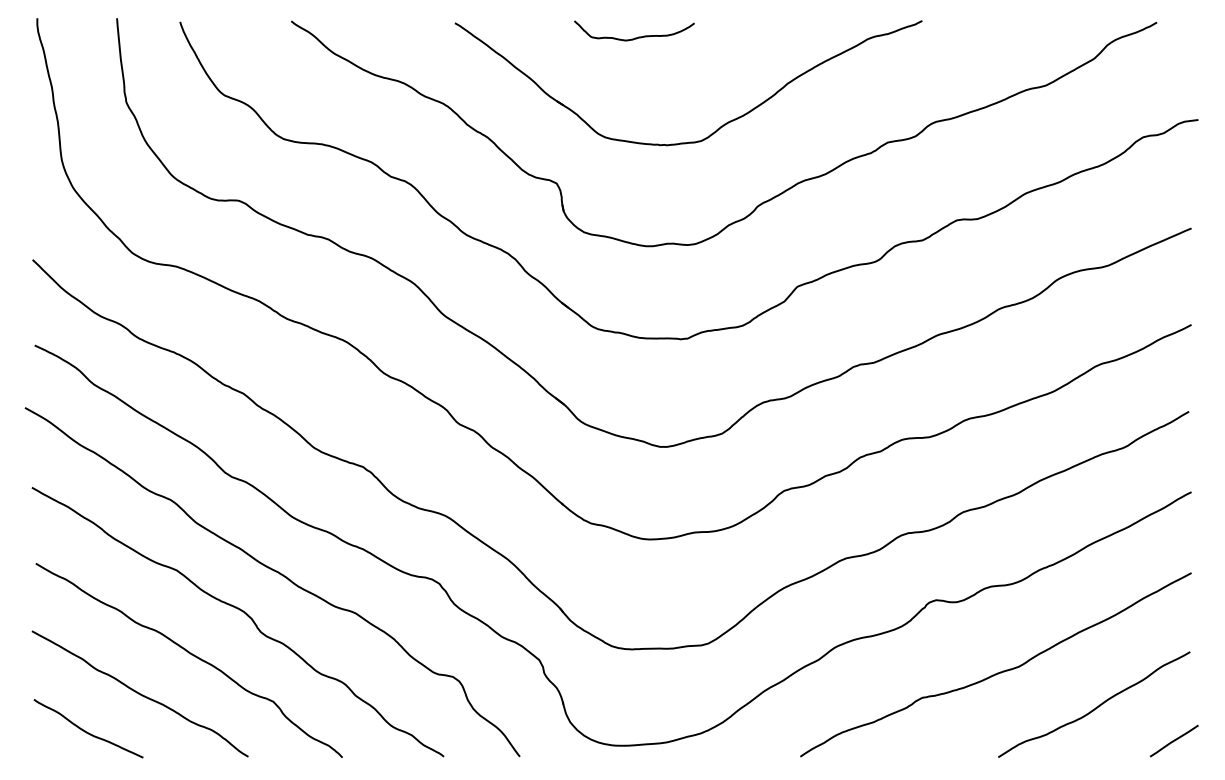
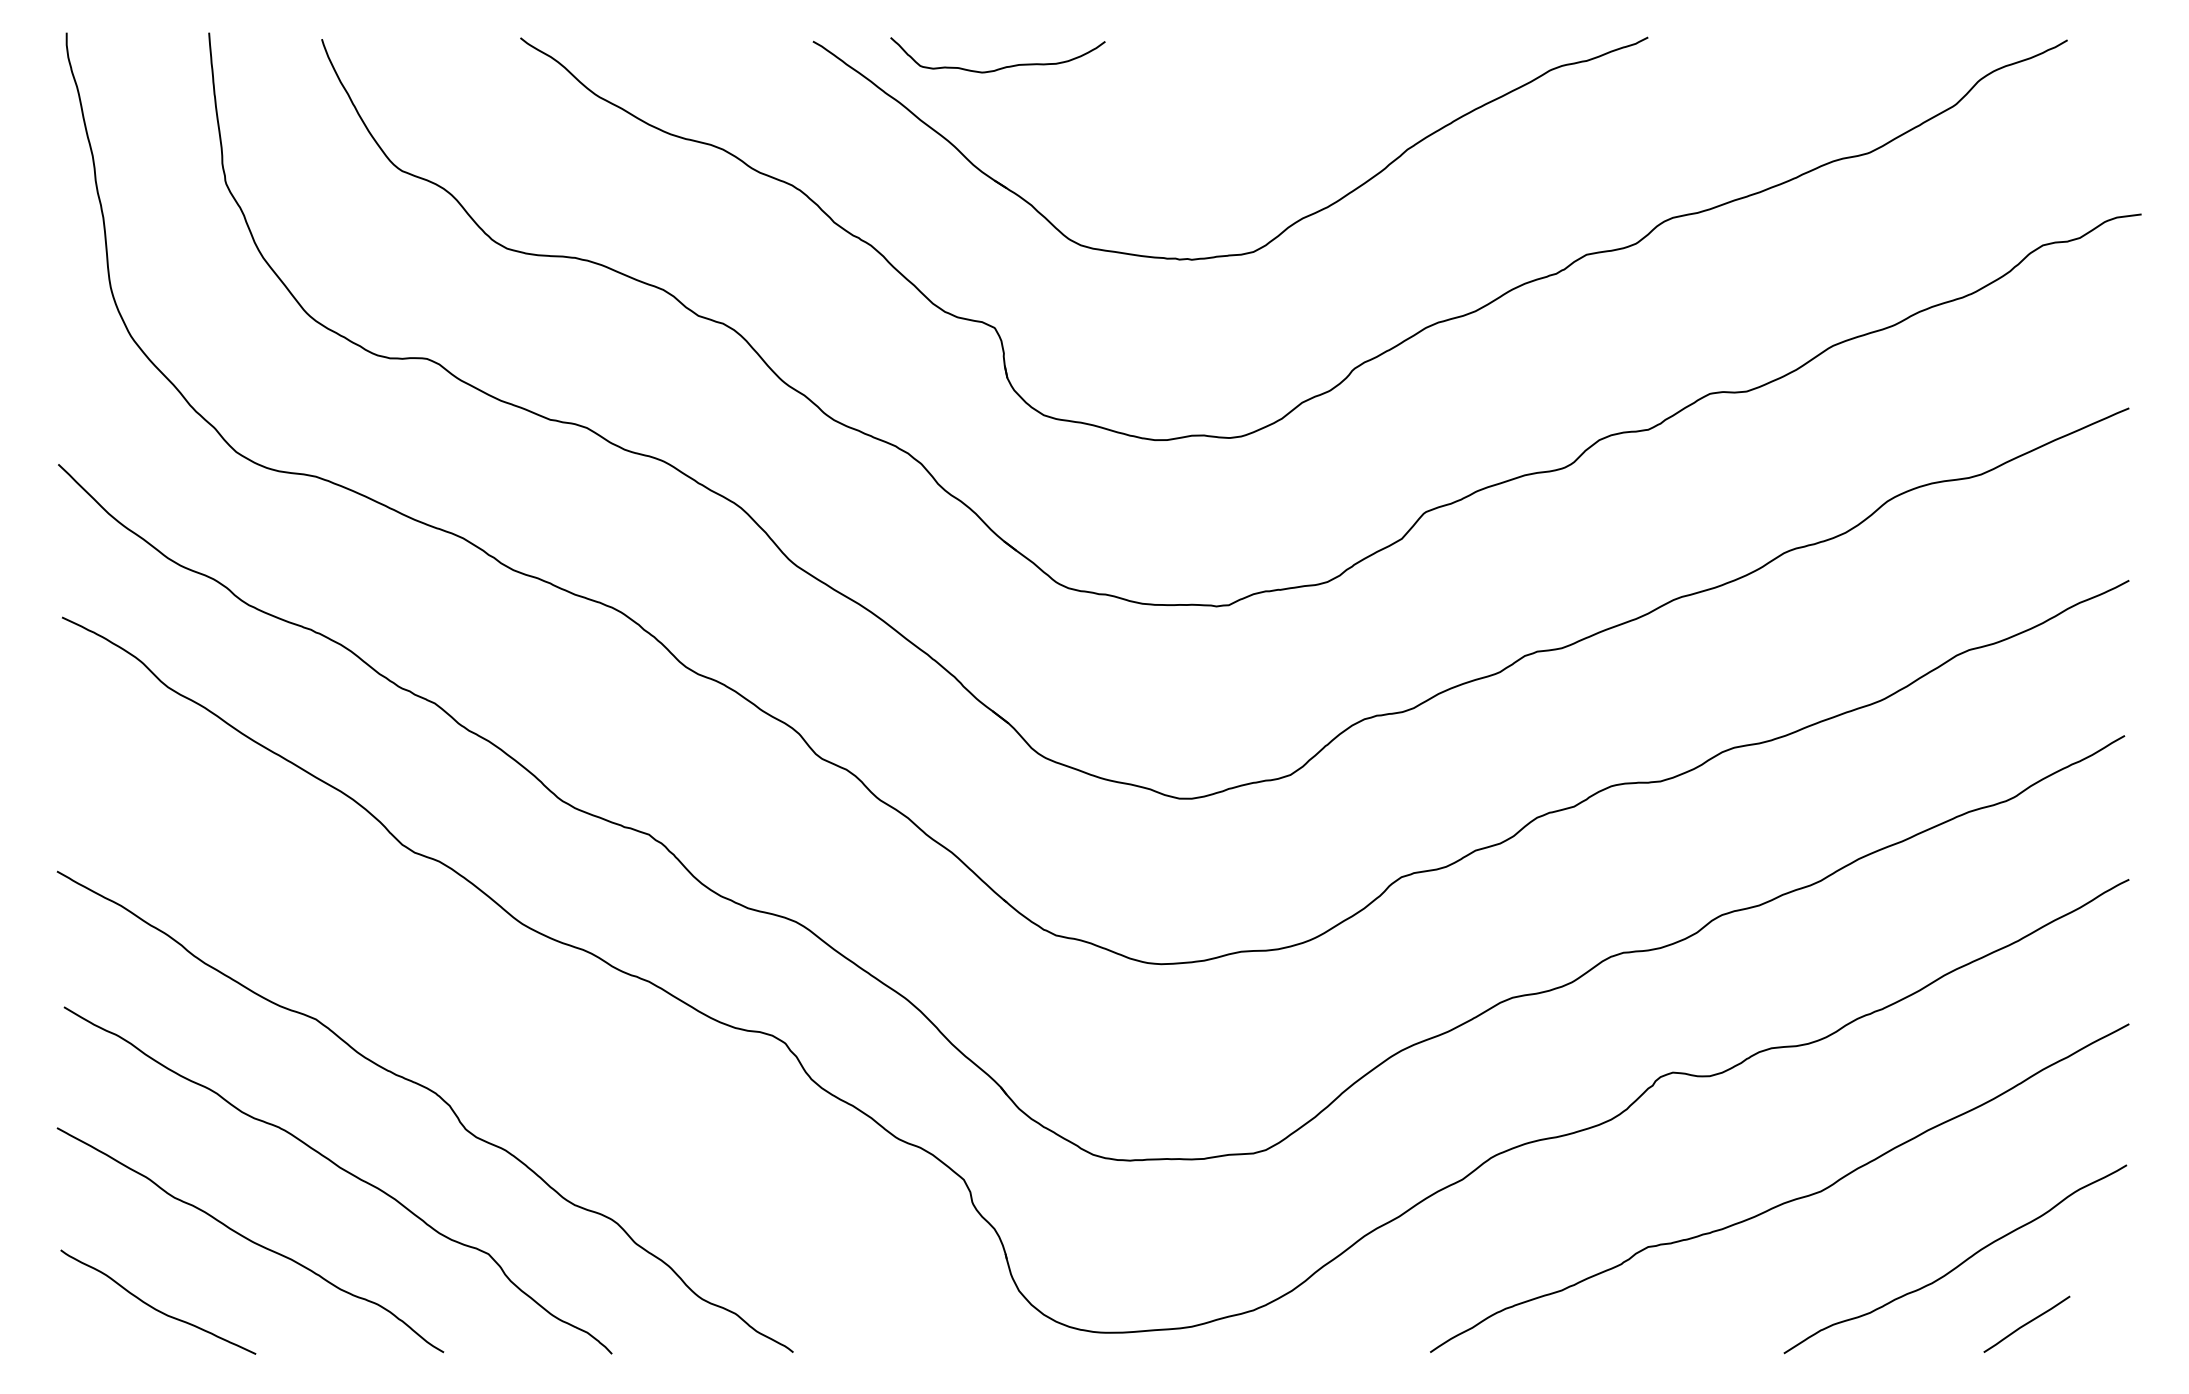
curve: (635, 37) -> (999, 67), moved
curve: (275, 572) -> (492, 1023), removed
line: (1174, 740) -> (2027, 1323), moved

